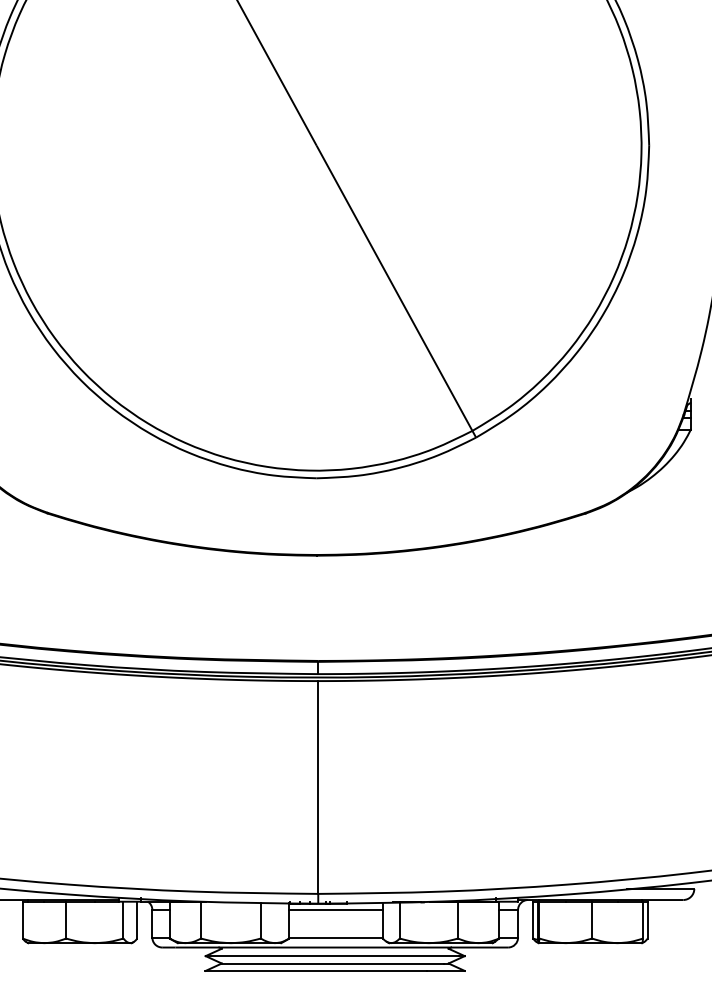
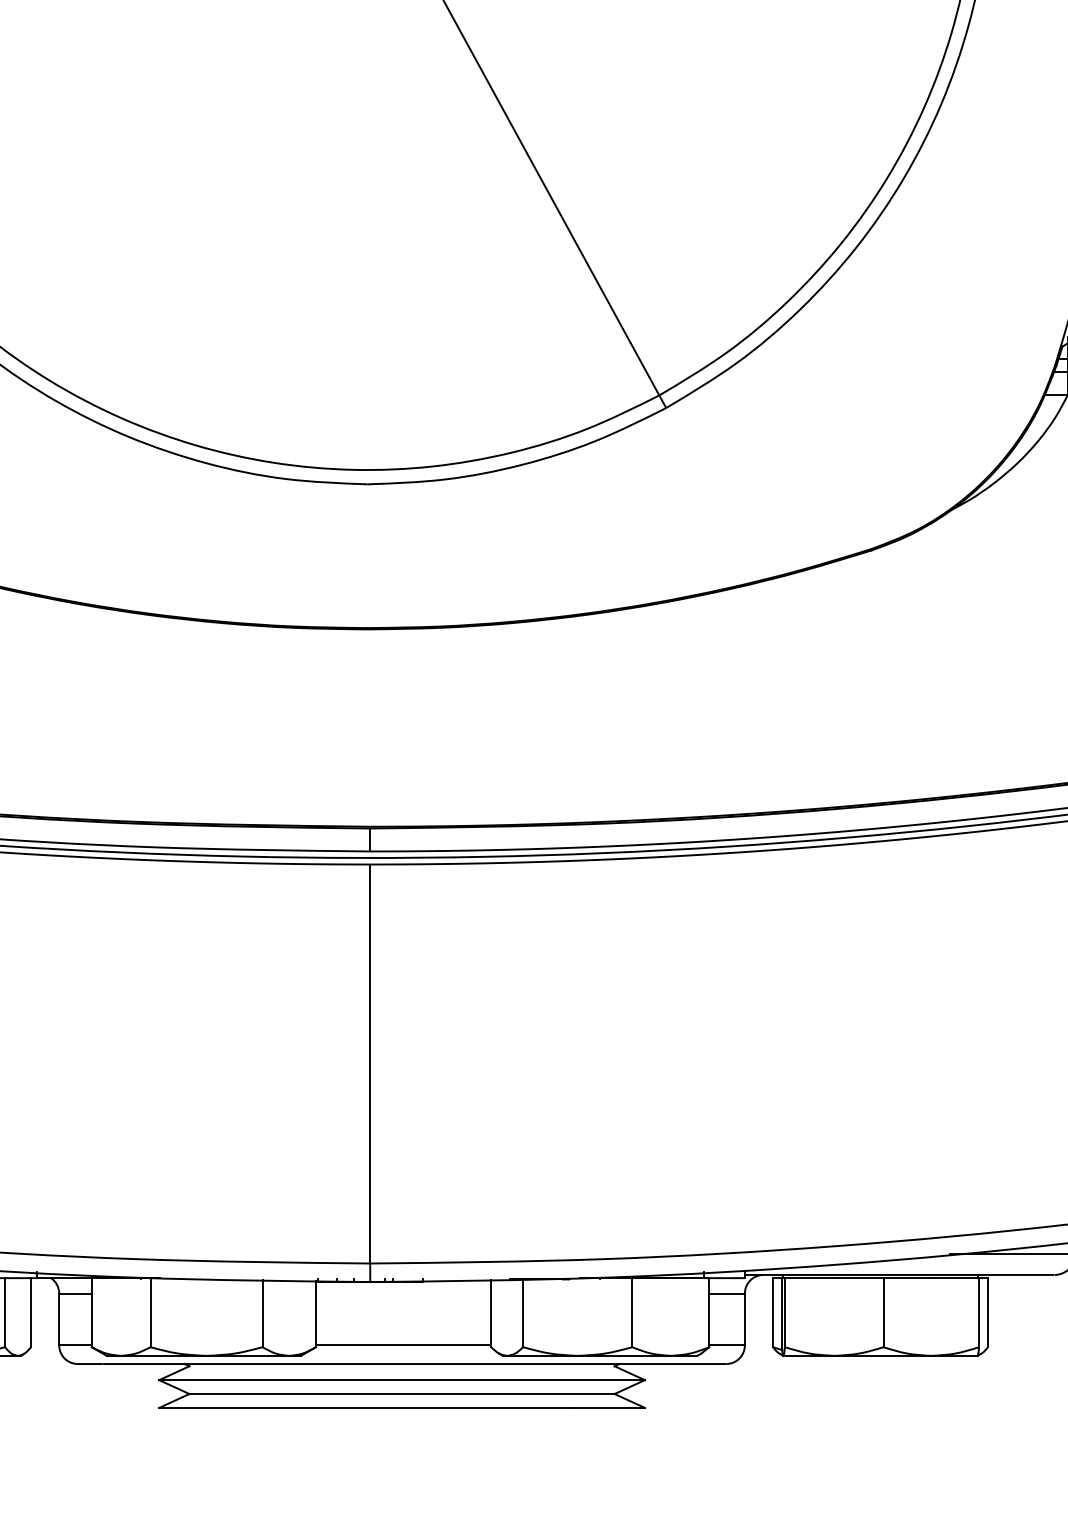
line: (335, 909) -> (402, 1292), removed

